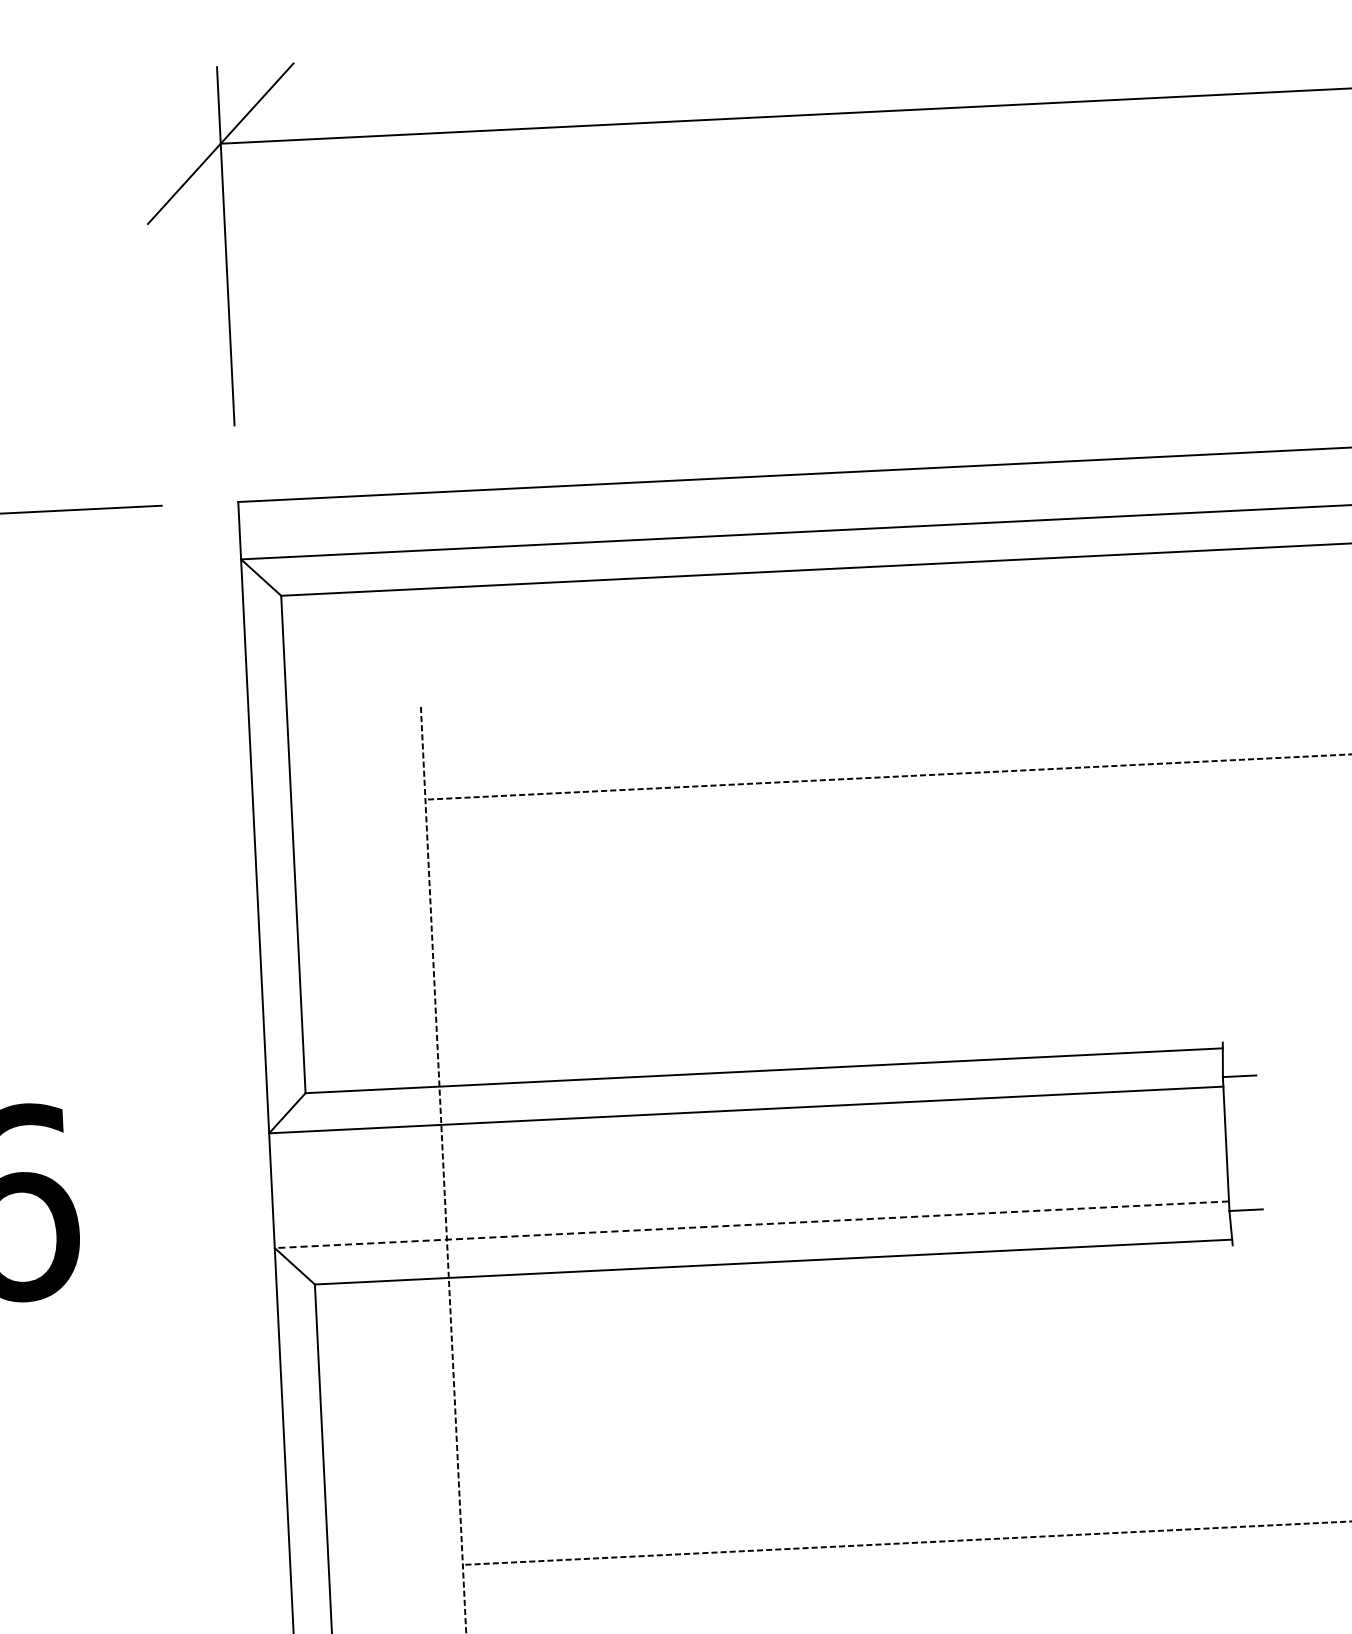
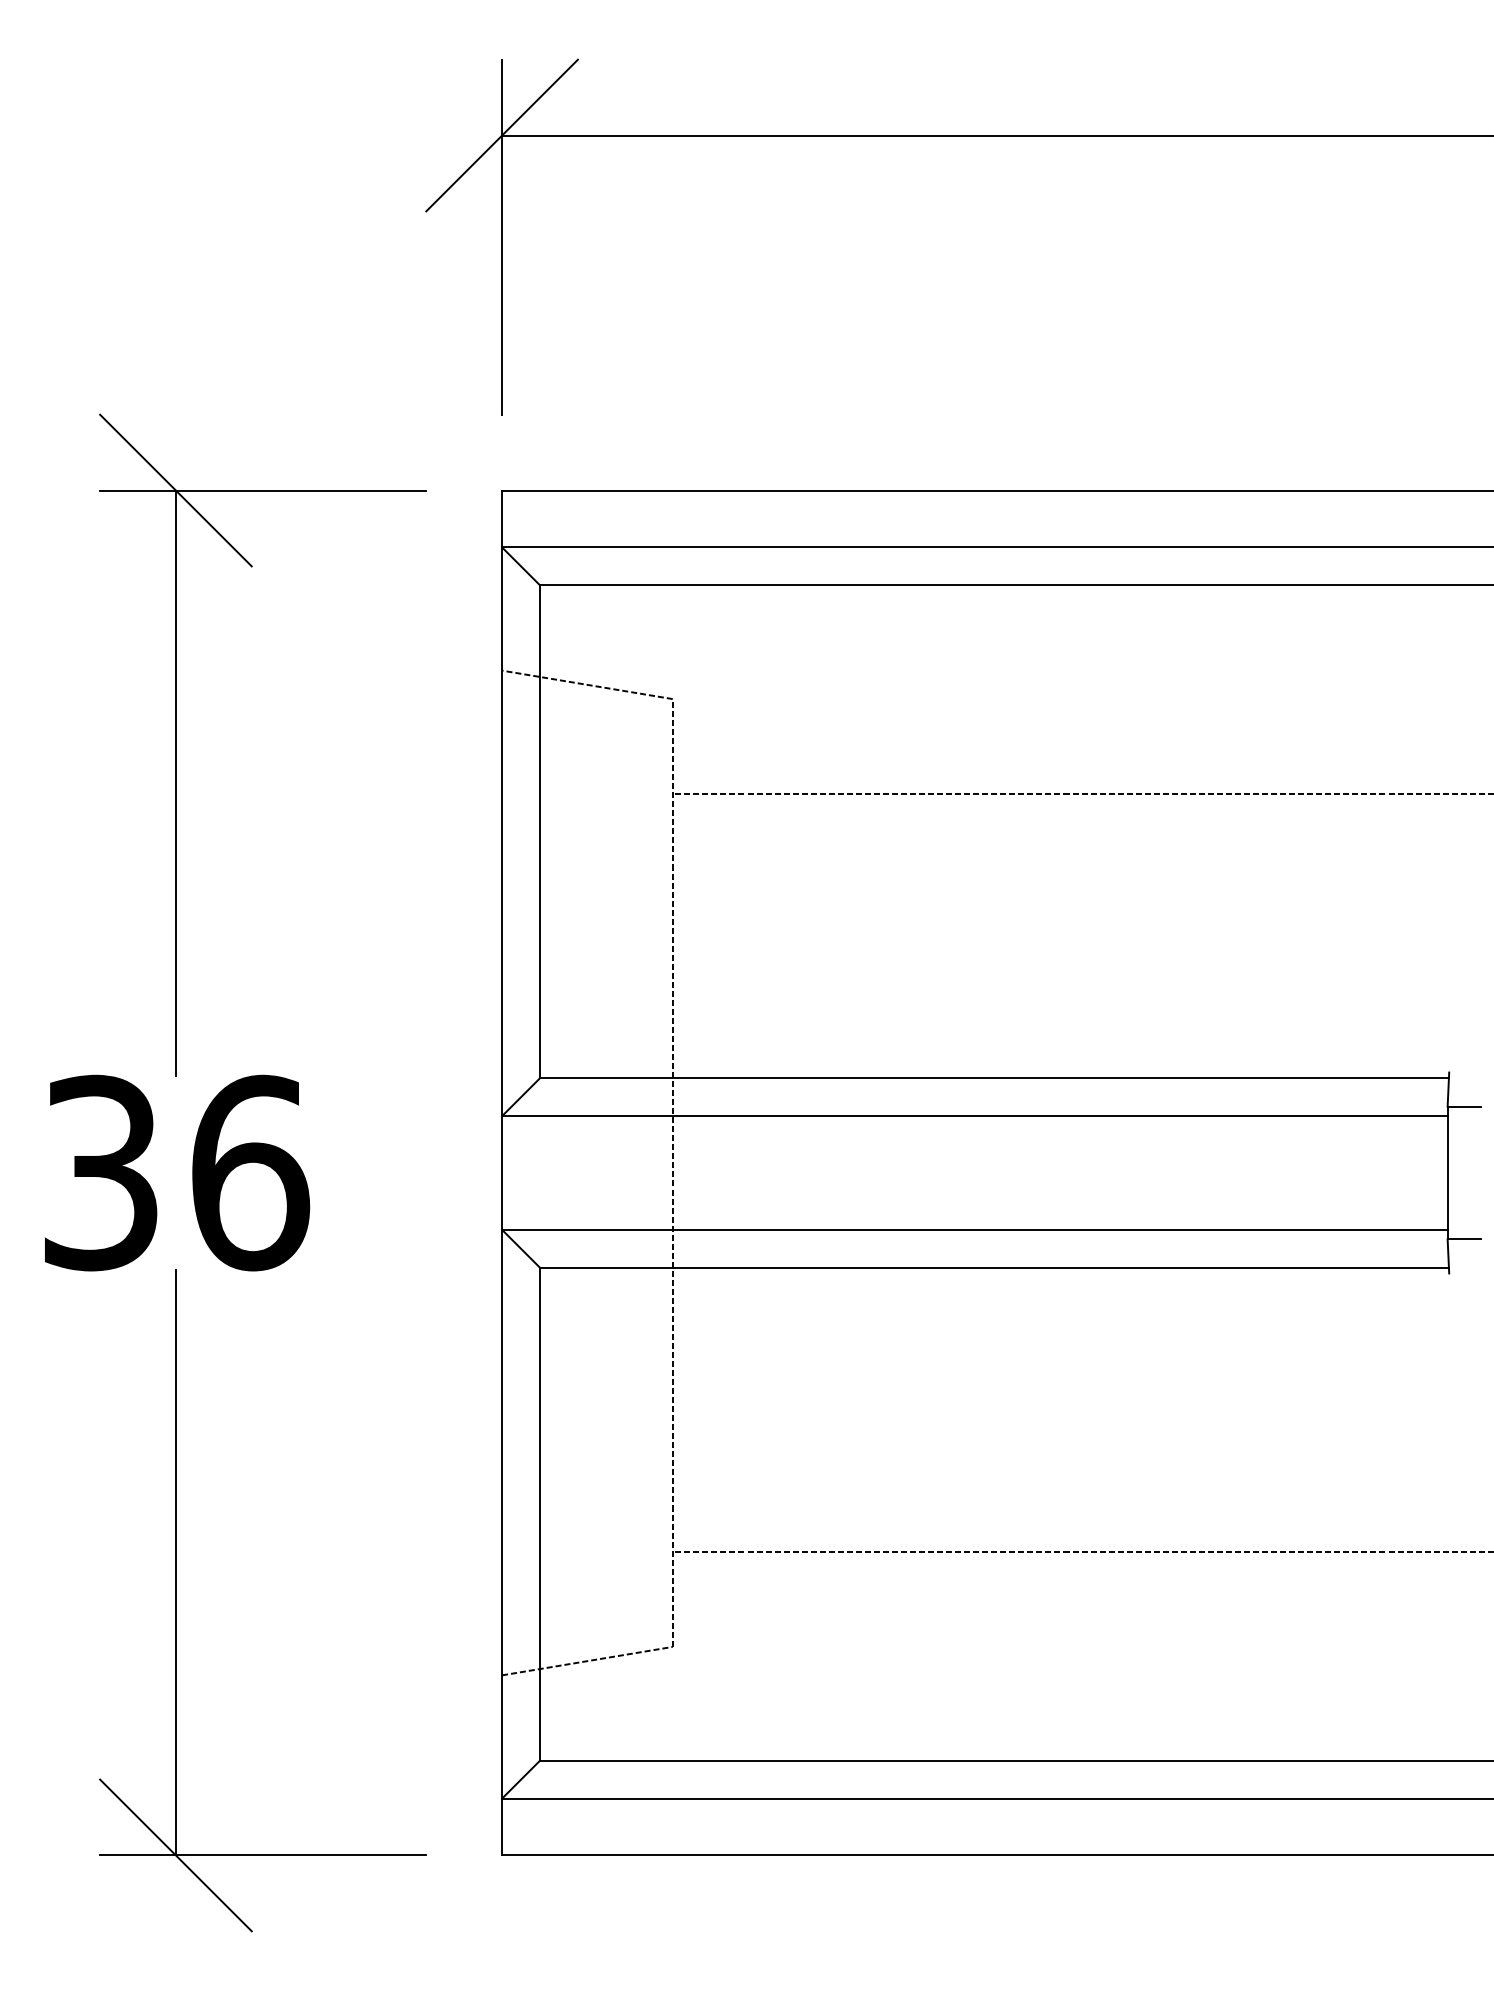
line: (334, 693) -> (587, 684), added
line: (751, 1224) -> (974, 1229), dashed -> solid

